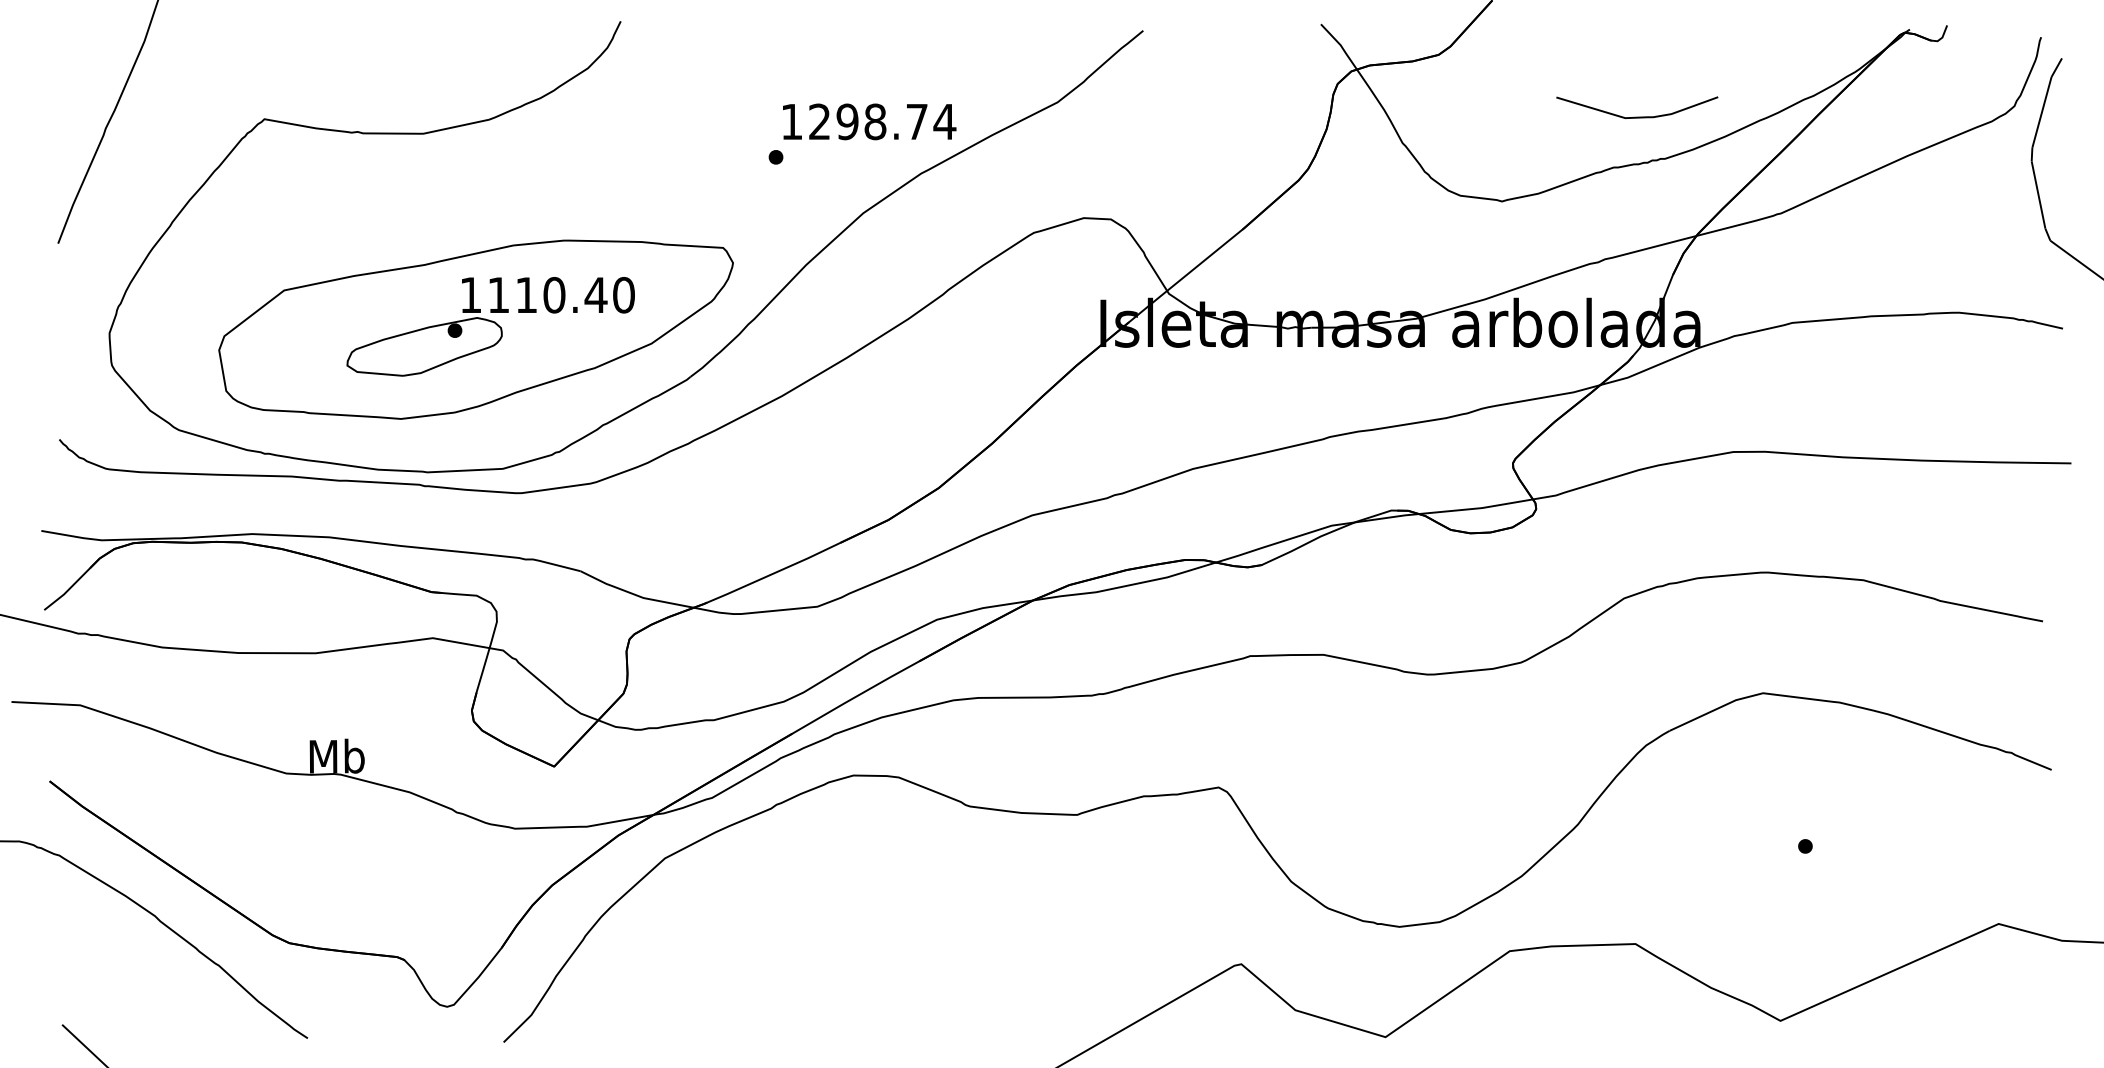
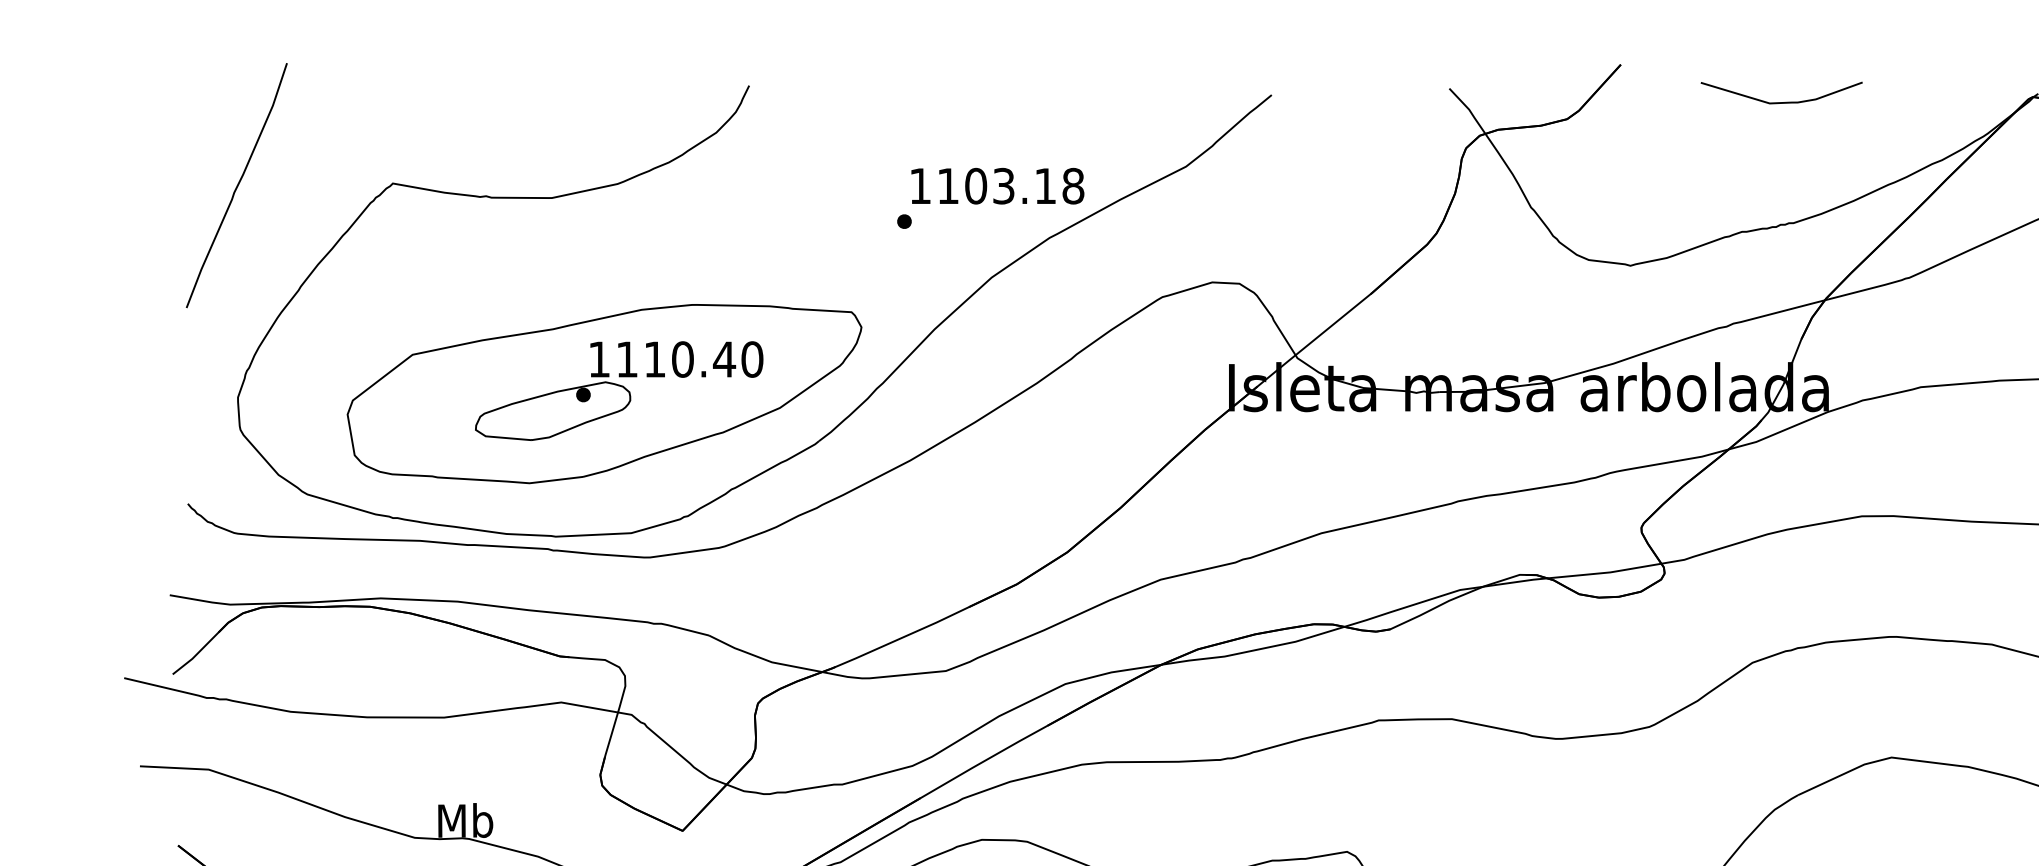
curve: (1637, 116) -> (1781, 101), moved
text: (882, 121) -> (1010, 185), 1298.74 -> 1103.18

